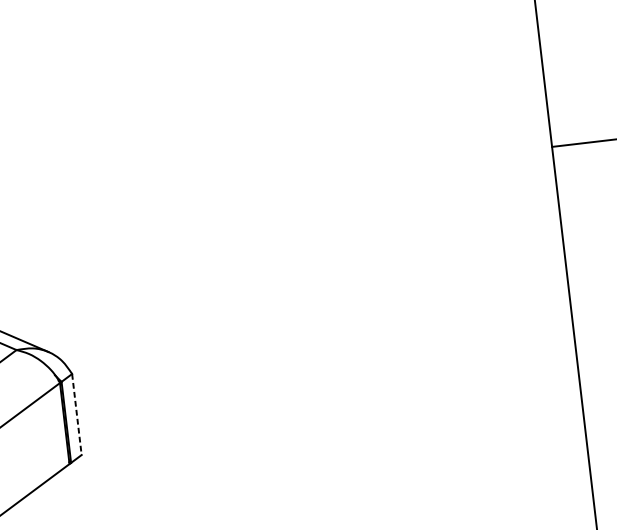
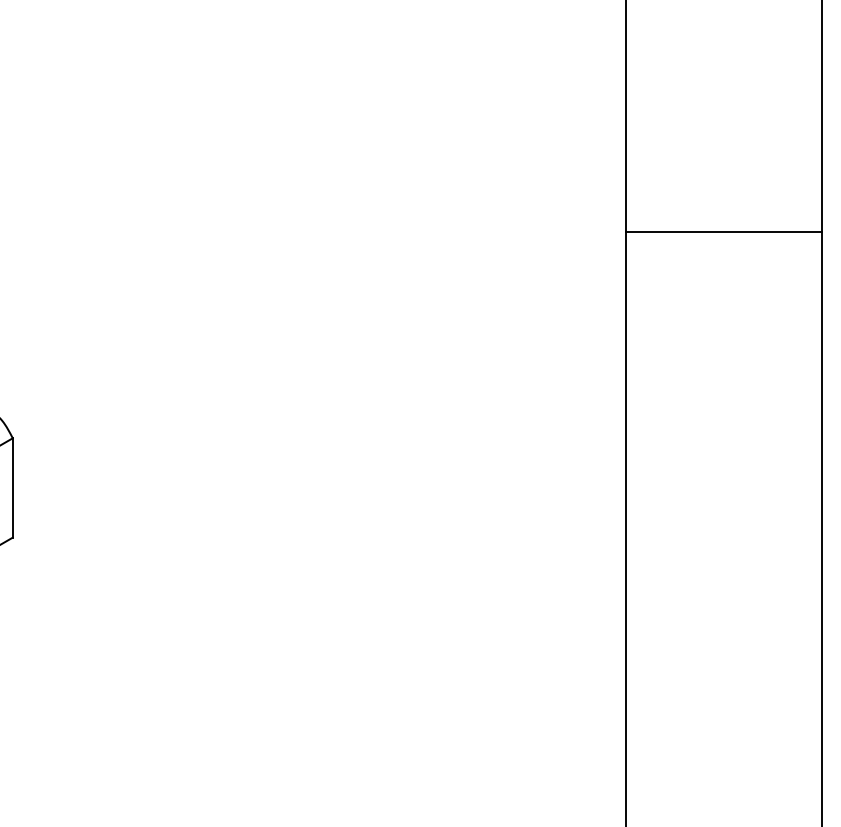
line: (76, 414) -> (12, 487), dashed -> solid

